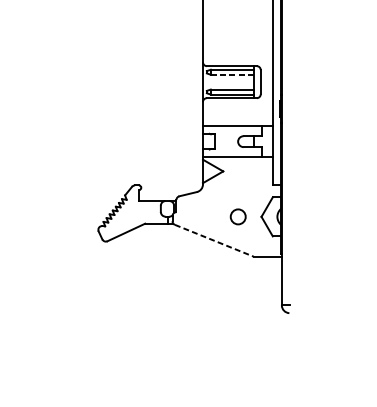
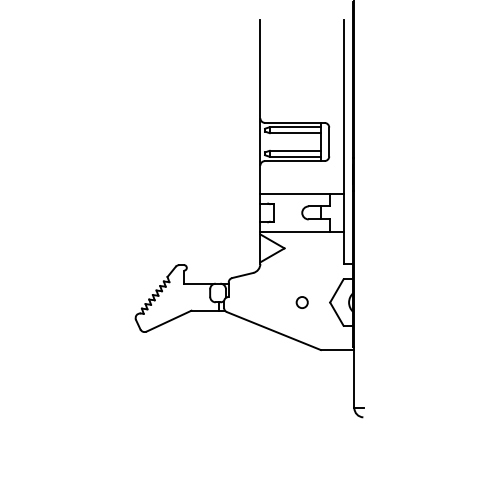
line: (232, 75) -> (295, 133), dashed -> solid
circle: (237, 216) -> (301, 302), size x0.62
line: (214, 241) -> (273, 331), dashed -> solid

